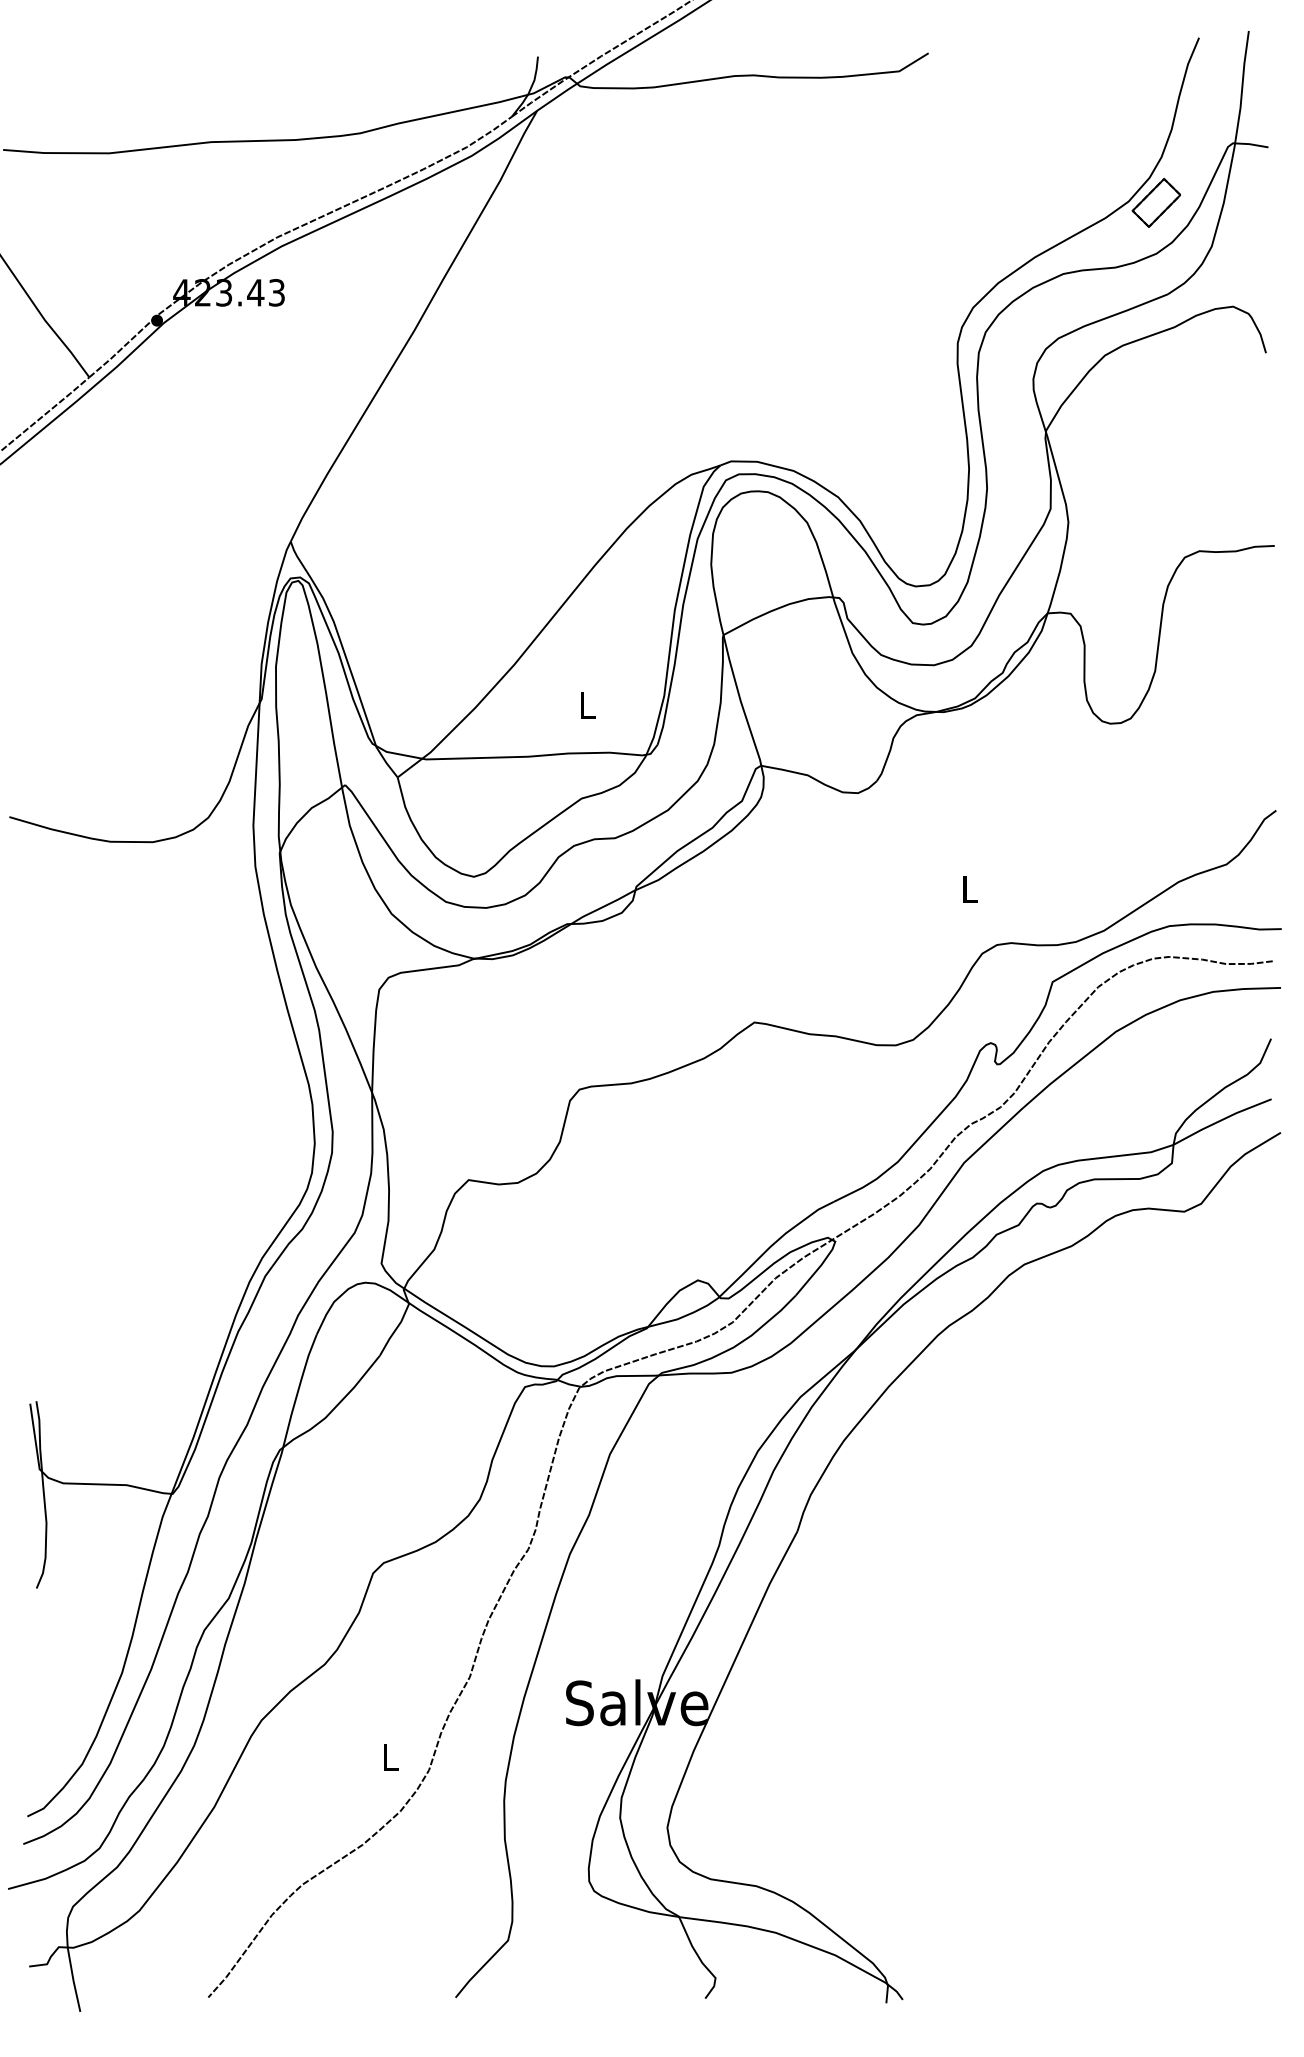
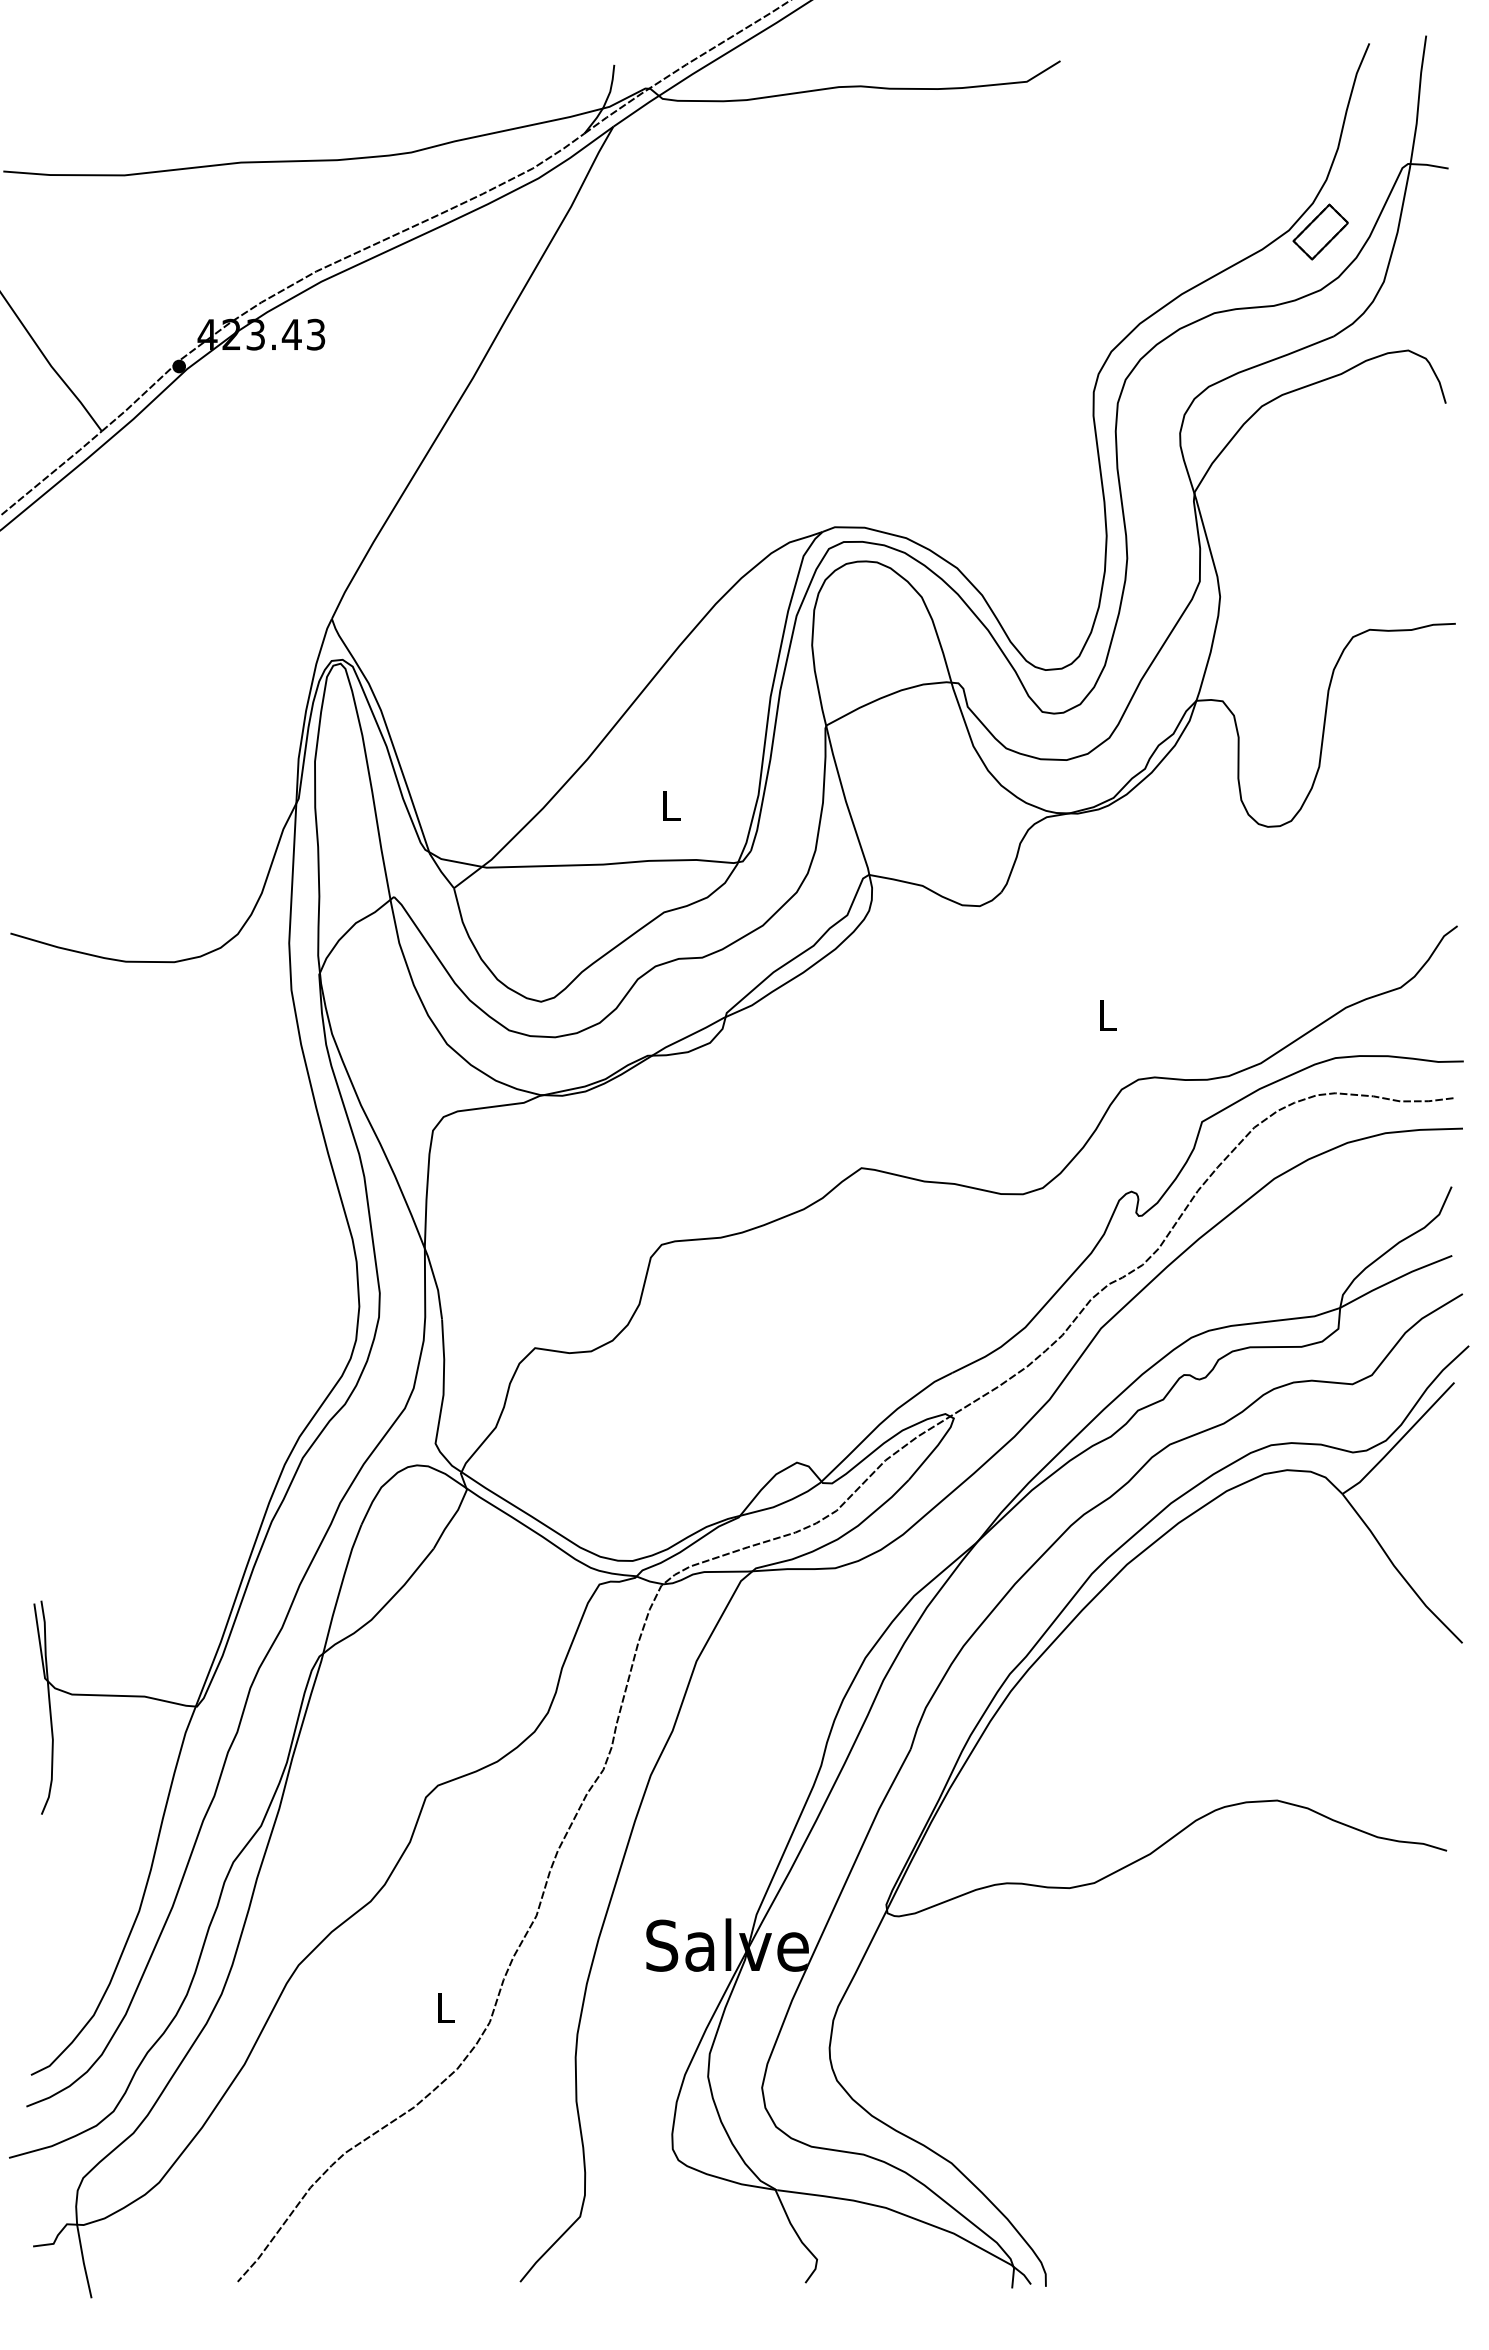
part: (1020, 1612) -> (1165, 1841), added

